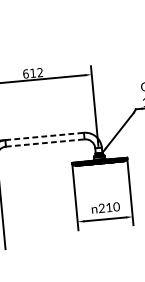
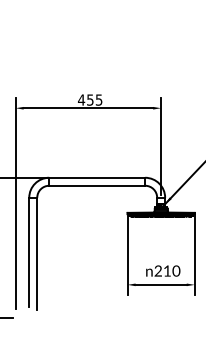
text: (32, 72) -> (89, 99), 612 -> 455
line: (44, 136) -> (97, 177), dashed -> solid
line: (45, 142) -> (97, 185), dashed -> solid

